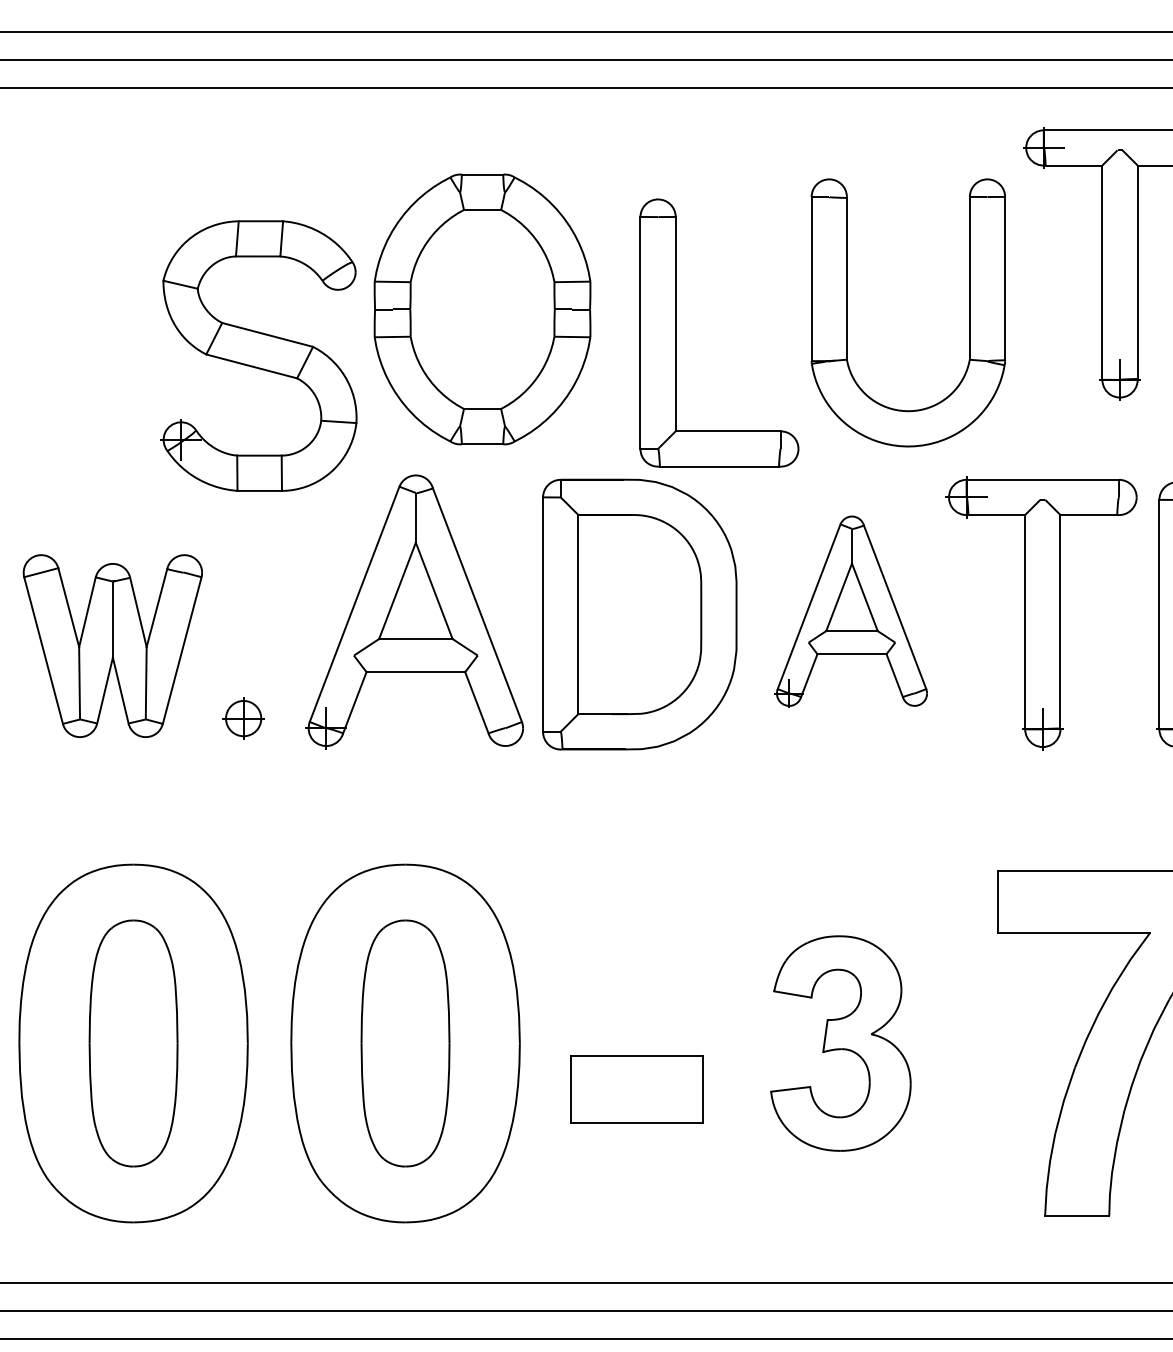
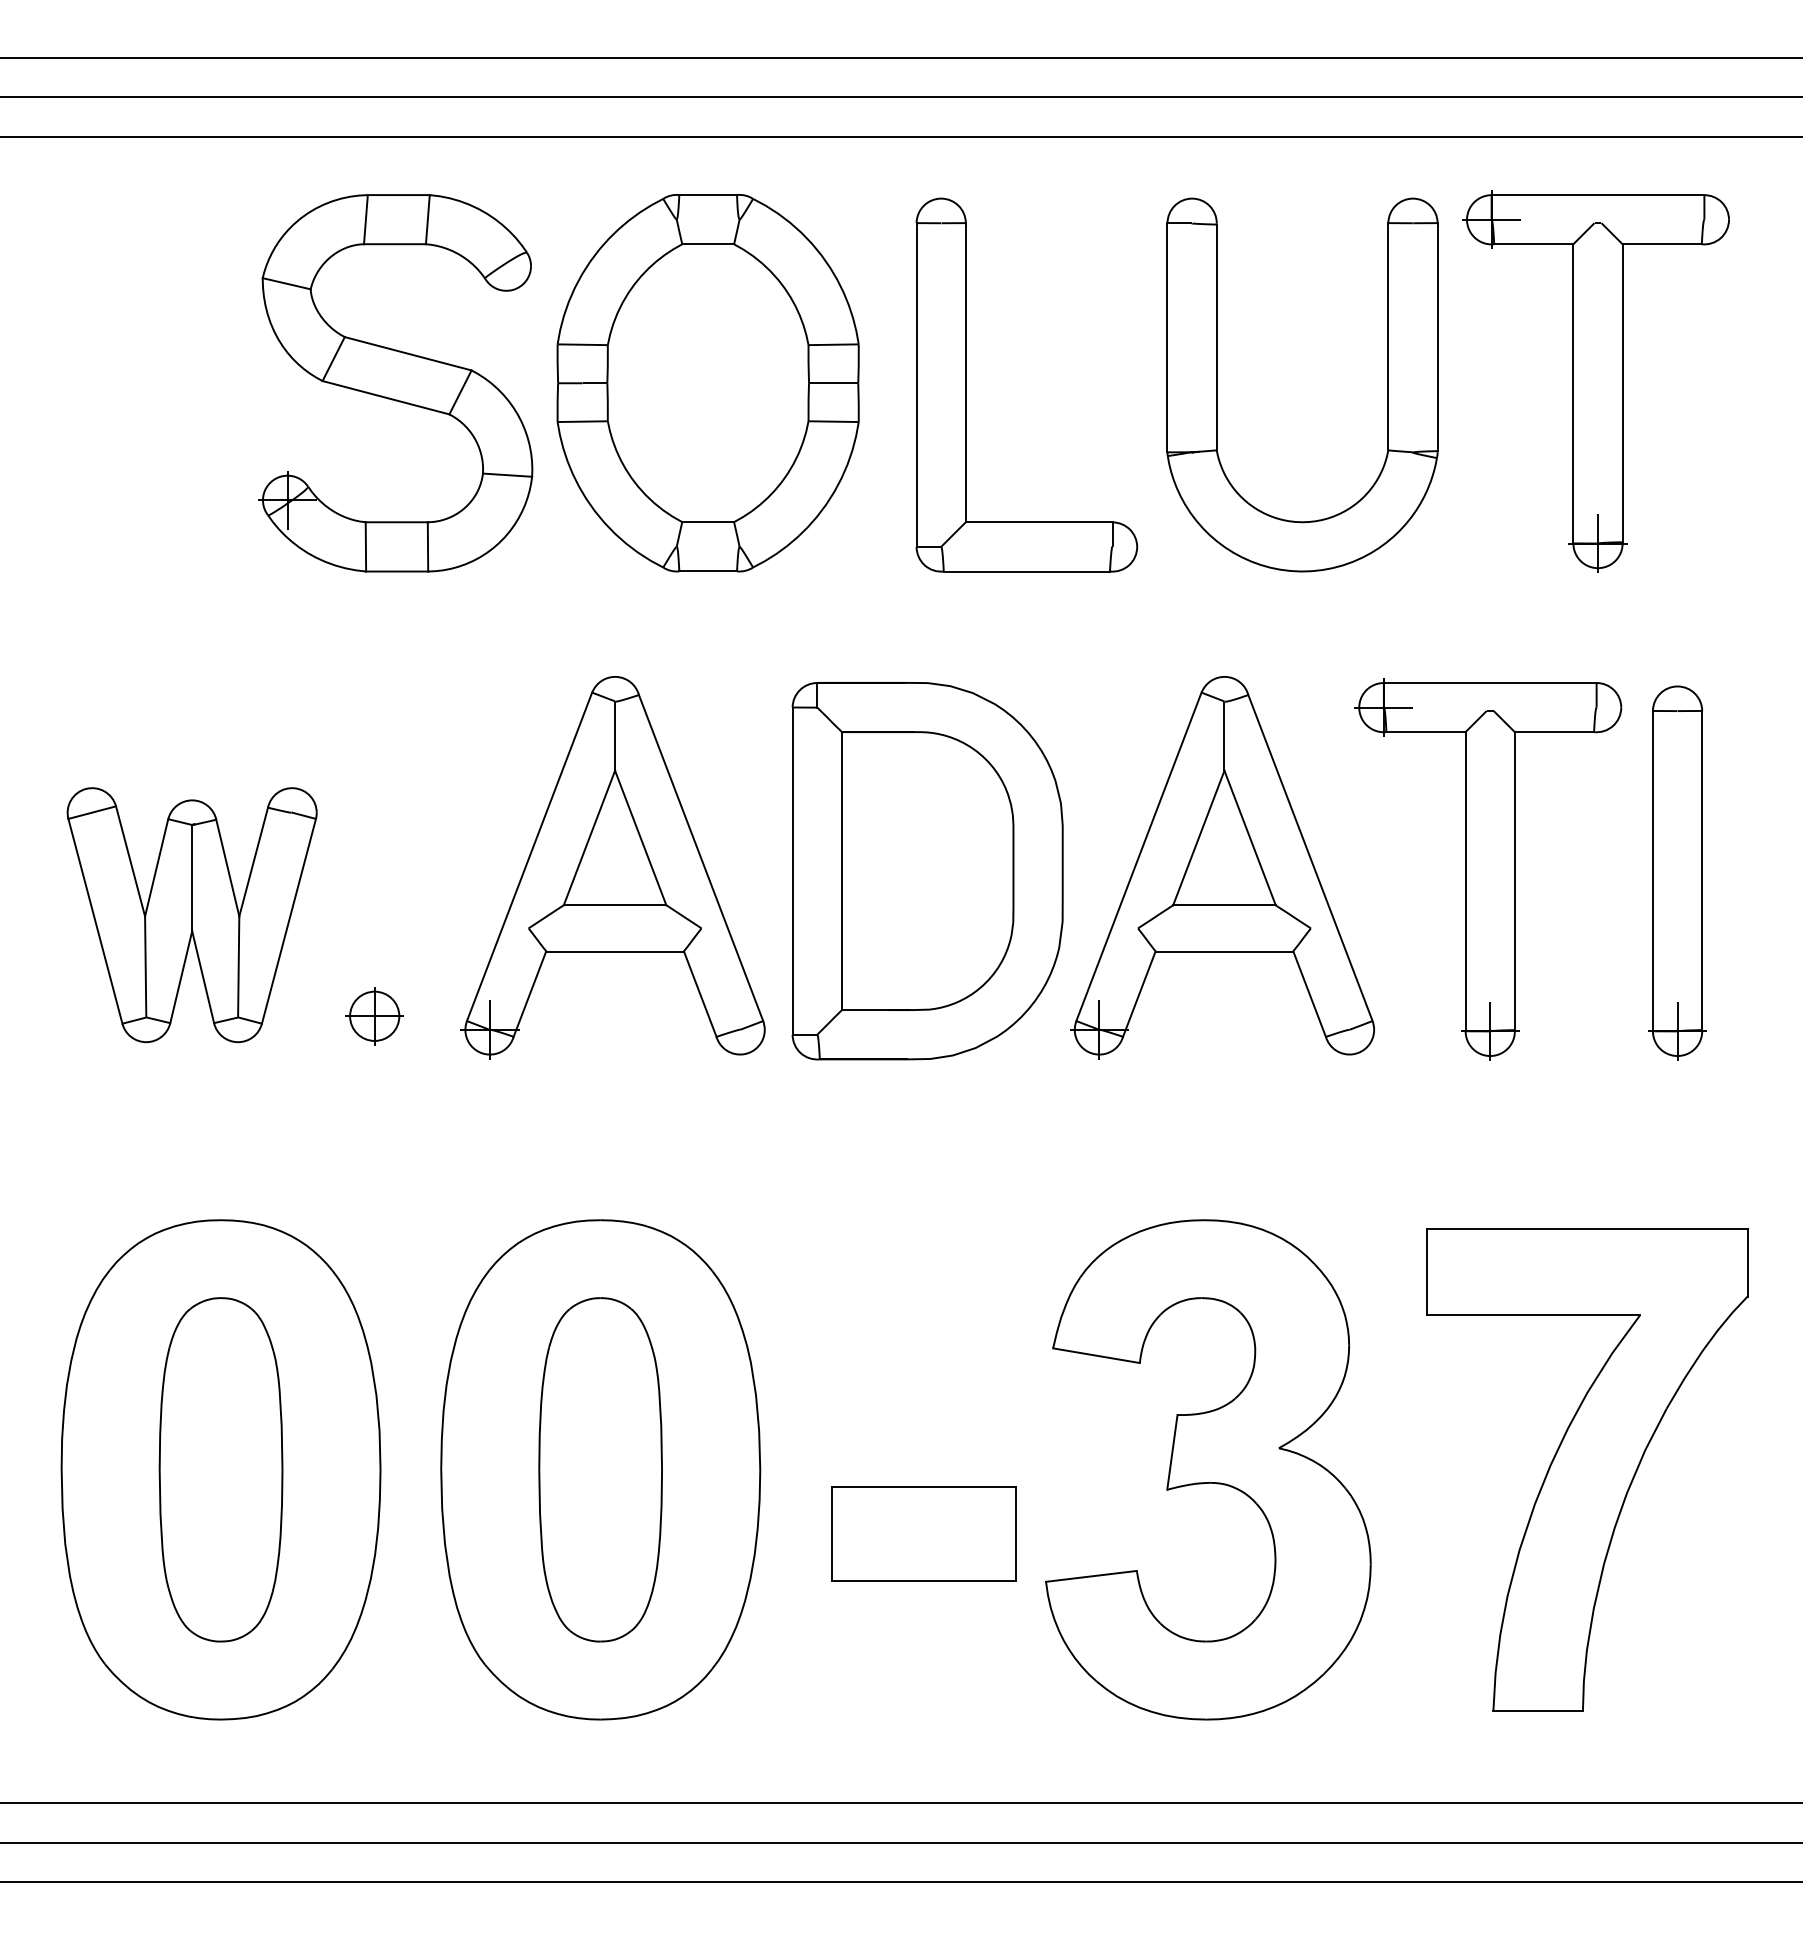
part: (482, 309) -> (707, 383), moved
part: (847, 312) -> (1217, 384), moved
part: (676, 332) -> (966, 384), moved
part: (258, 356) -> (395, 383), moved
part: (851, 611) -> (1222, 867), size x1.43
part: (840, 1043) -> (1208, 1469), size x1.67

